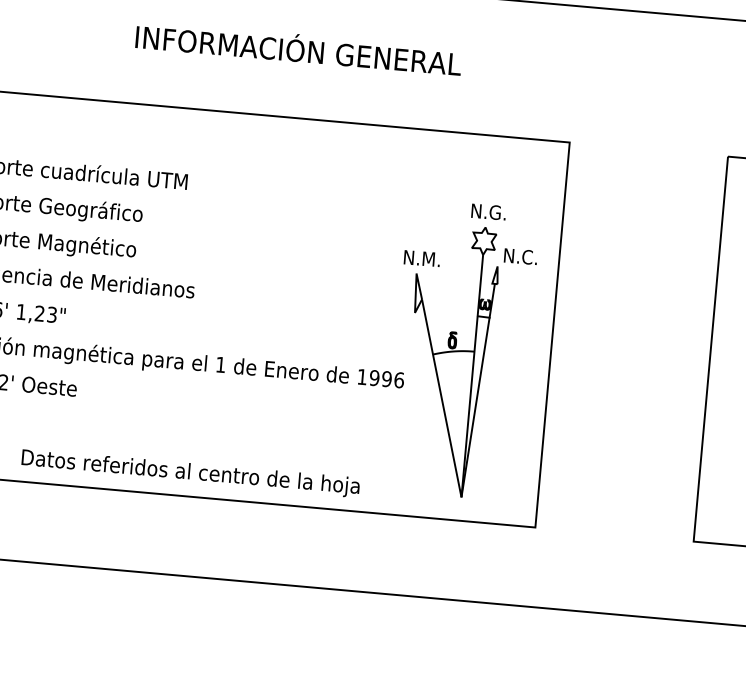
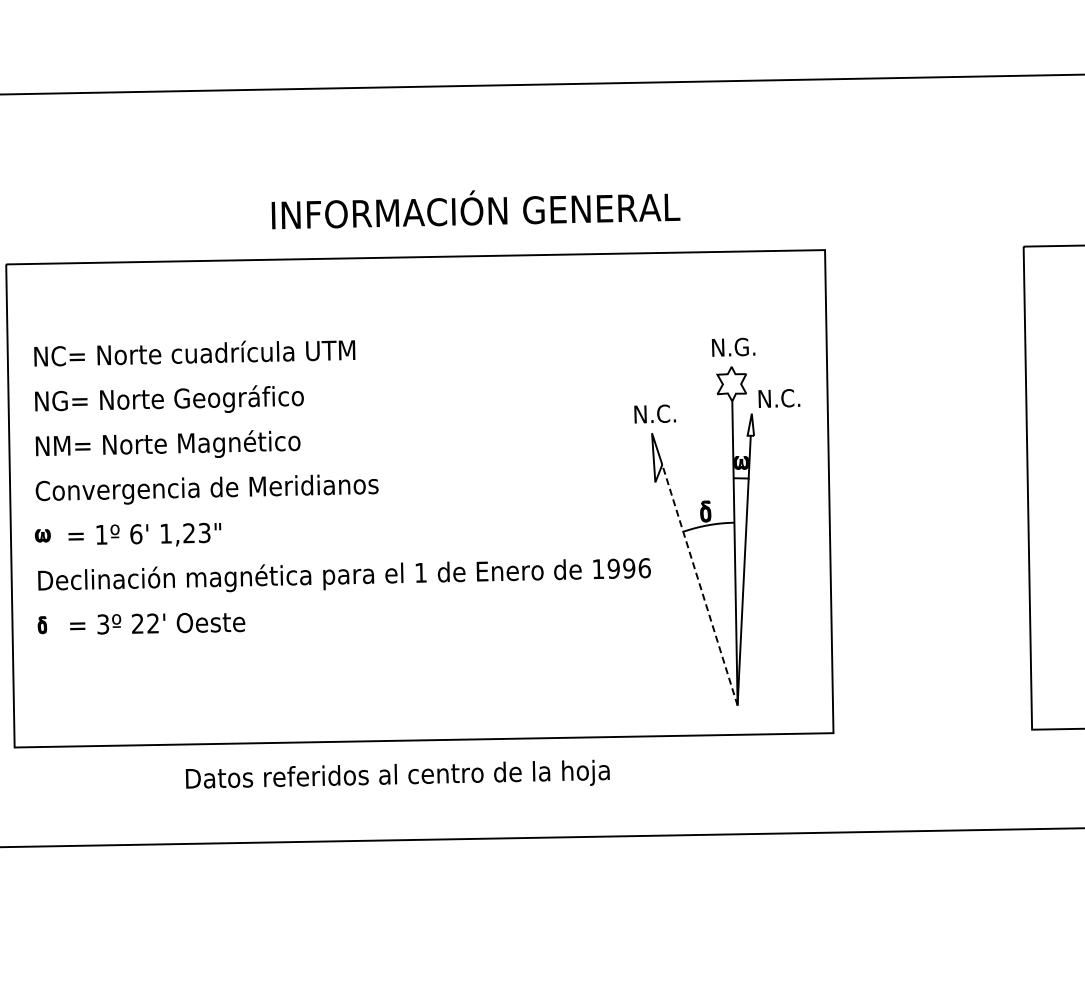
text: (298, 49) -> (475, 209), moved
text: (431, 259) -> (668, 413), N.M. -> N.C.
line: (441, 397) -> (699, 584), solid -> dashed
text: (190, 470) -> (397, 773), moved

